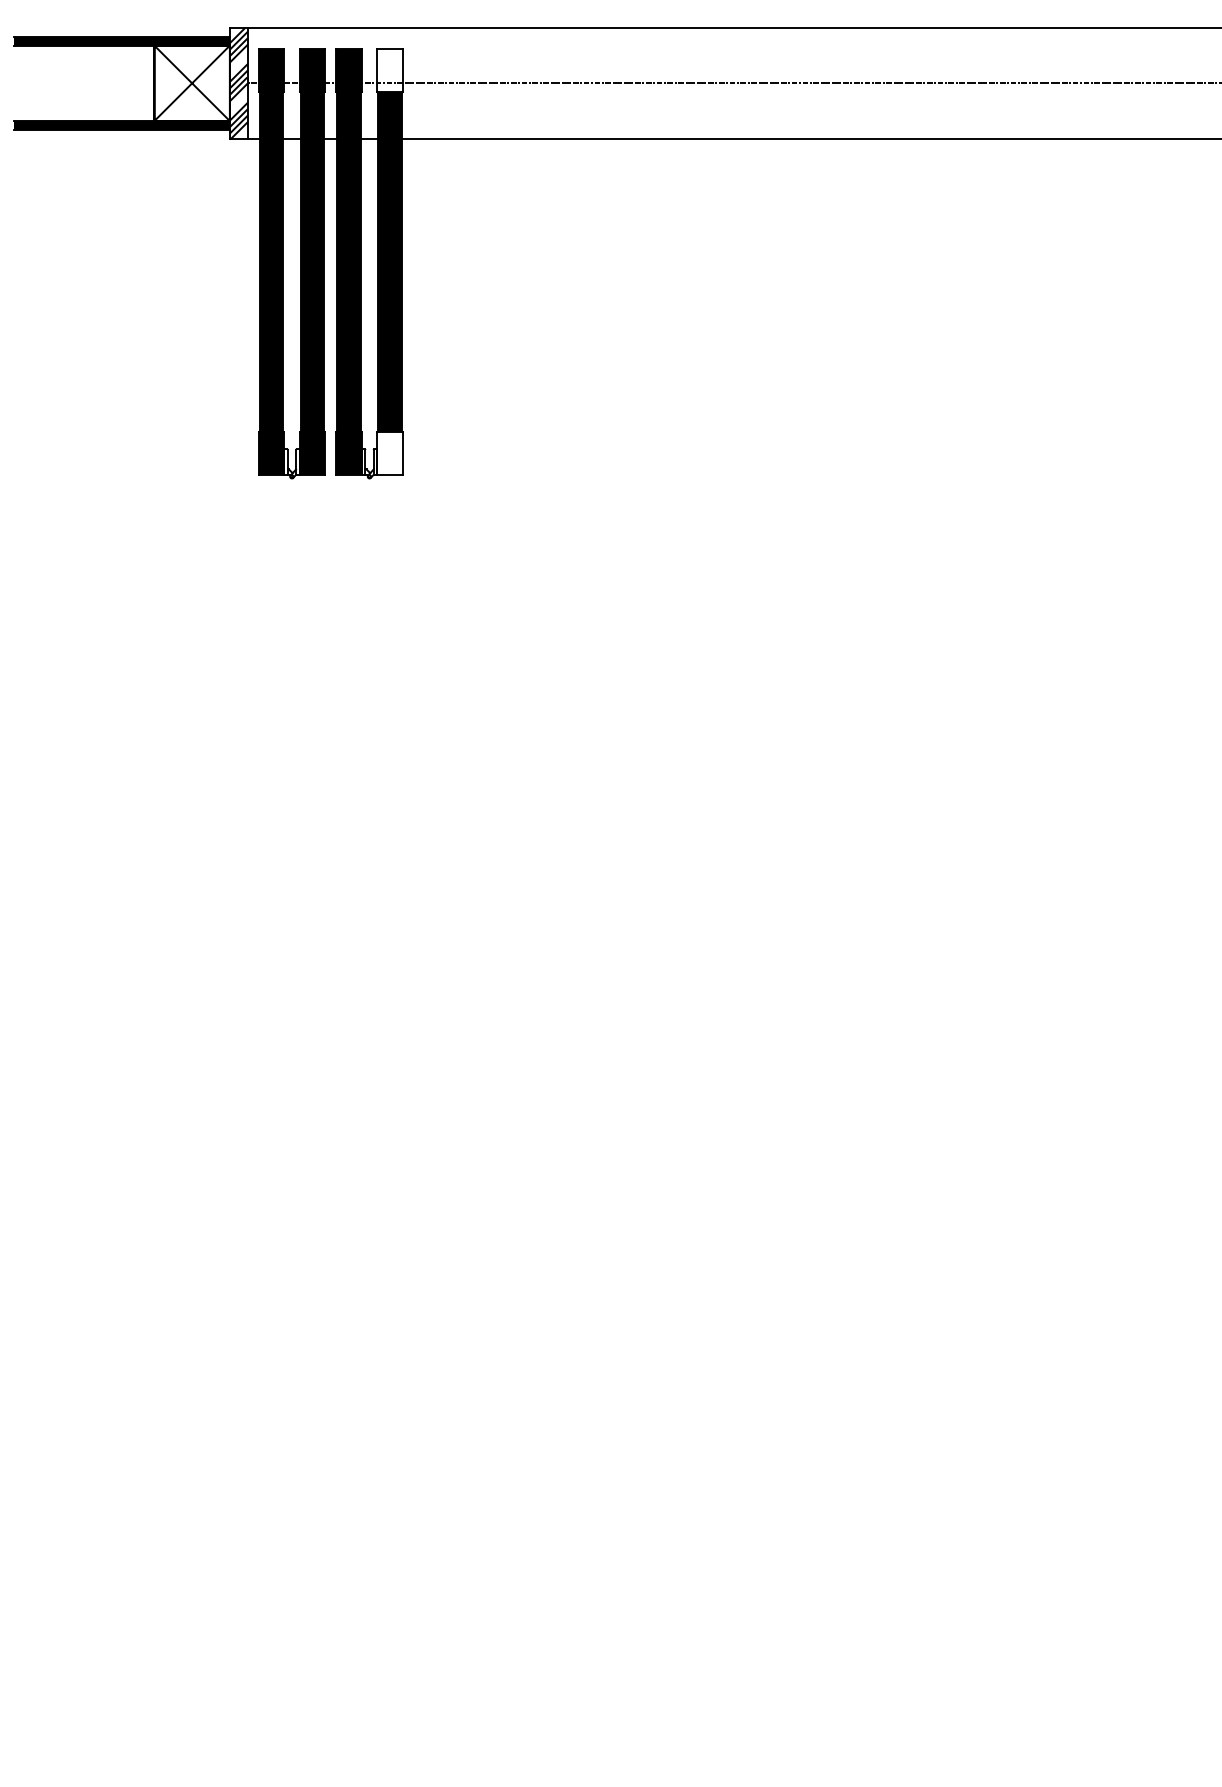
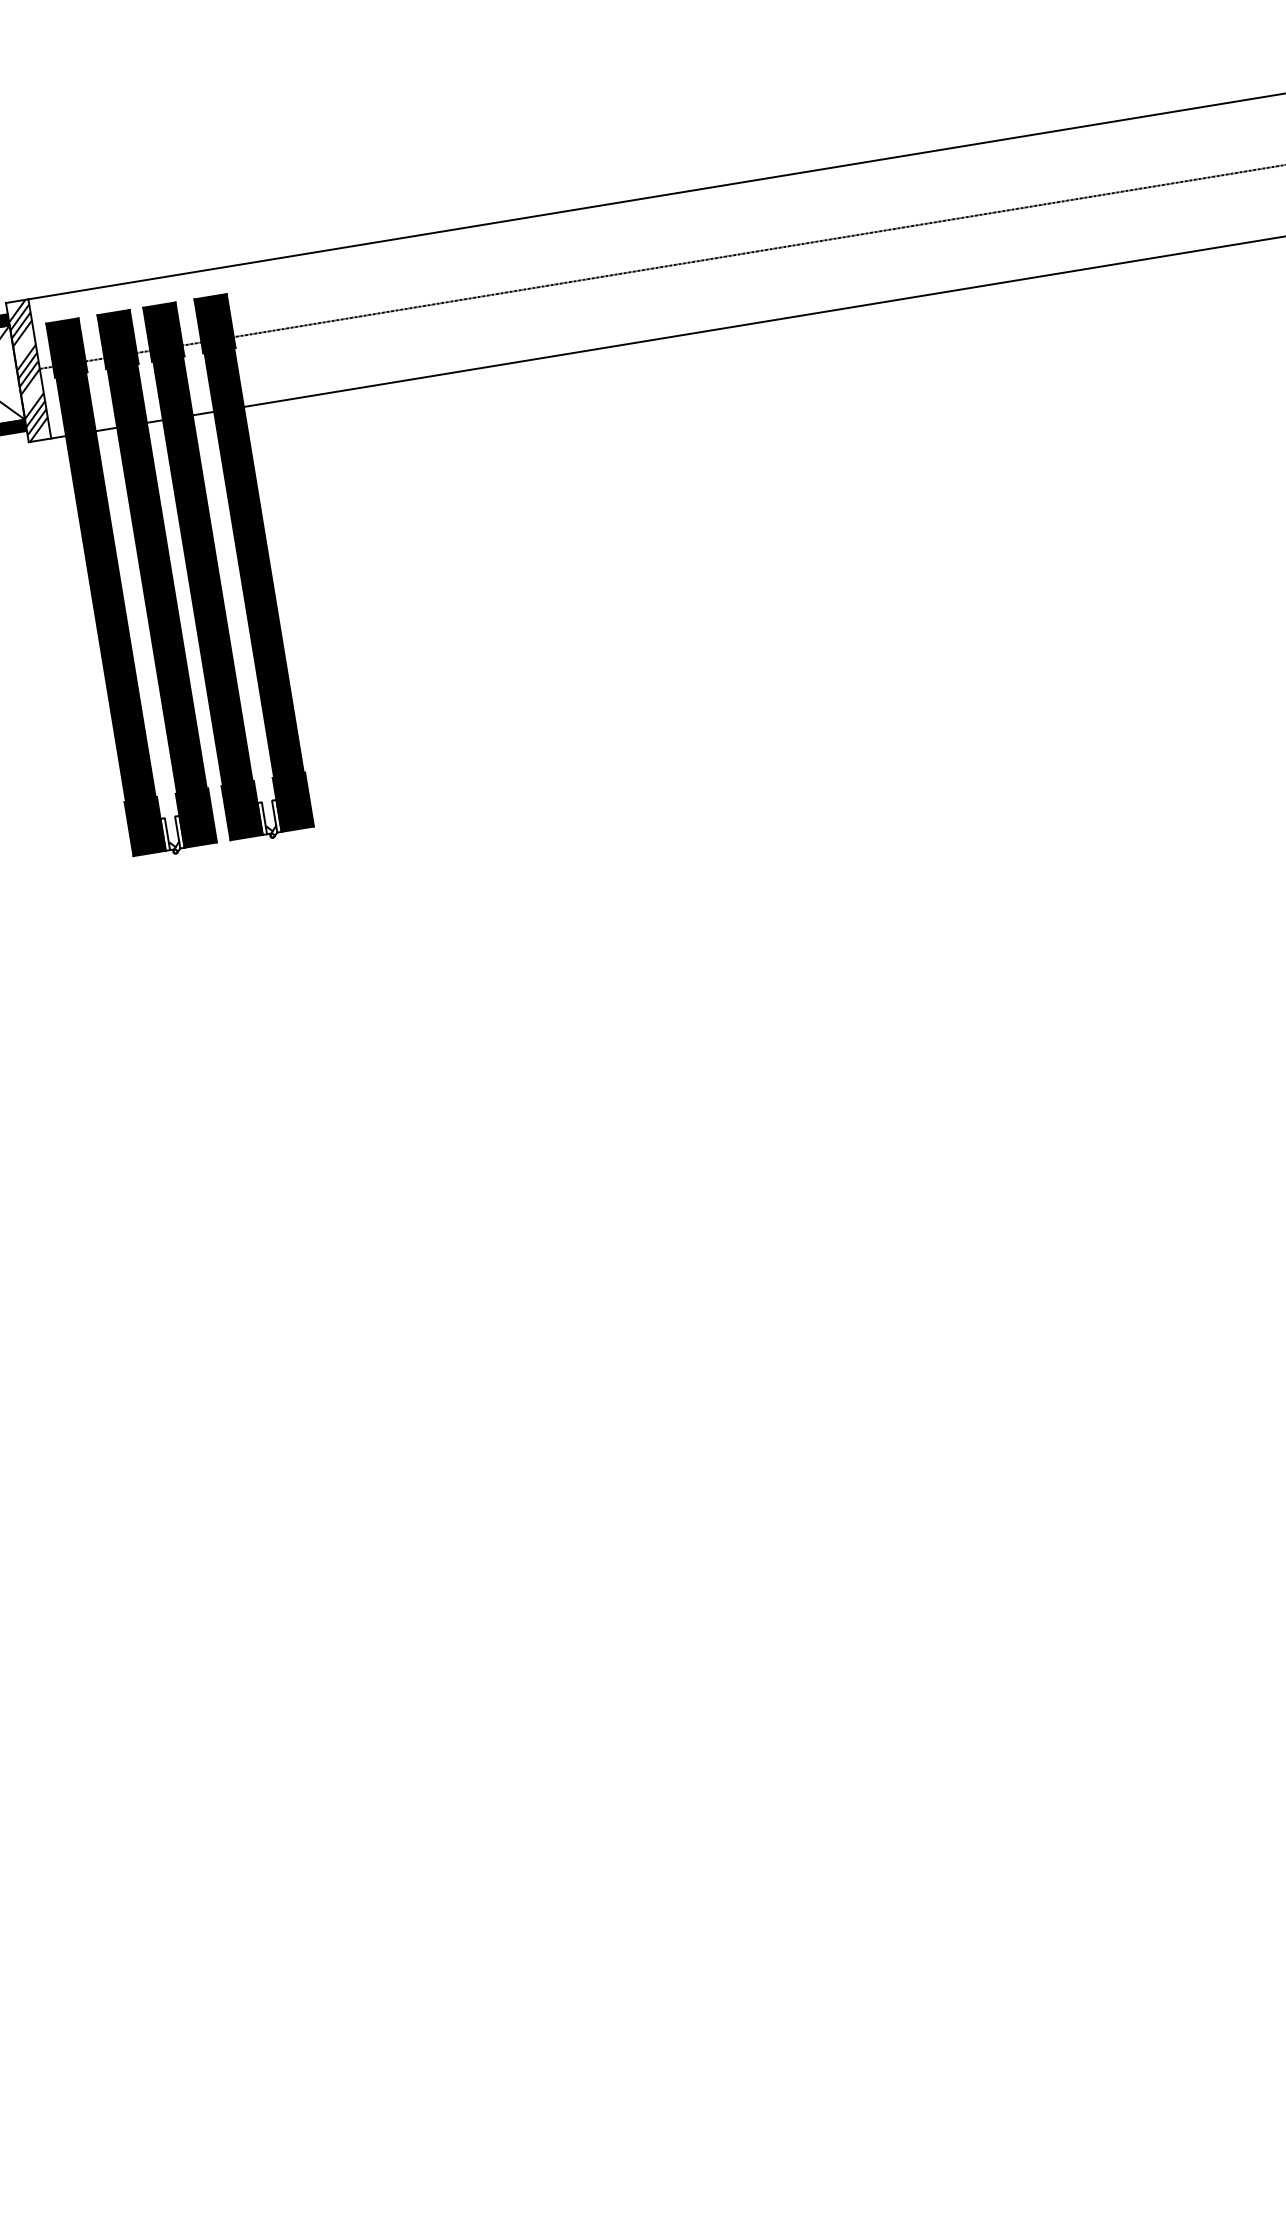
fill: (389, 69) -> (214, 322), added
fill: (389, 452) -> (292, 801), added

